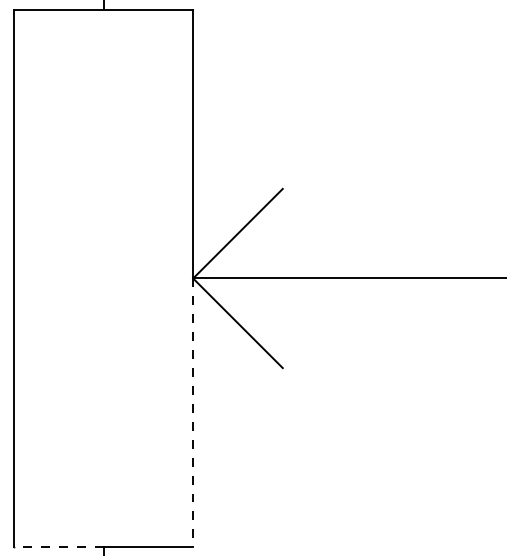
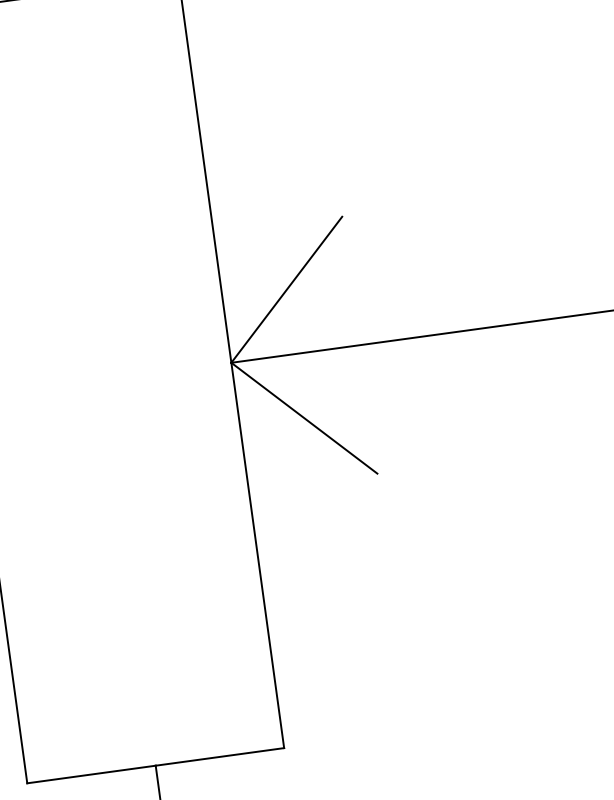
line: (193, 413) -> (258, 556), dashed -> solid
line: (58, 547) -> (91, 774), dashed -> solid

